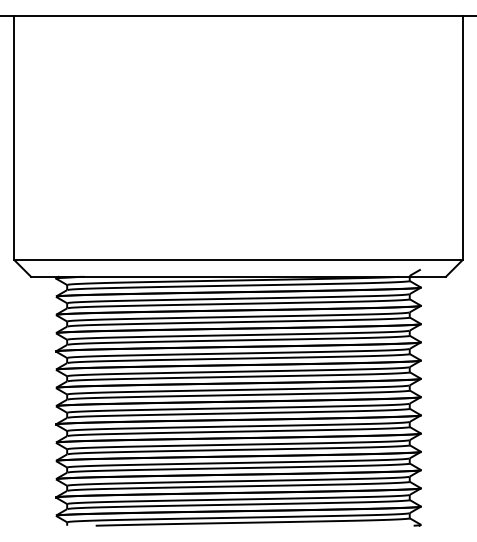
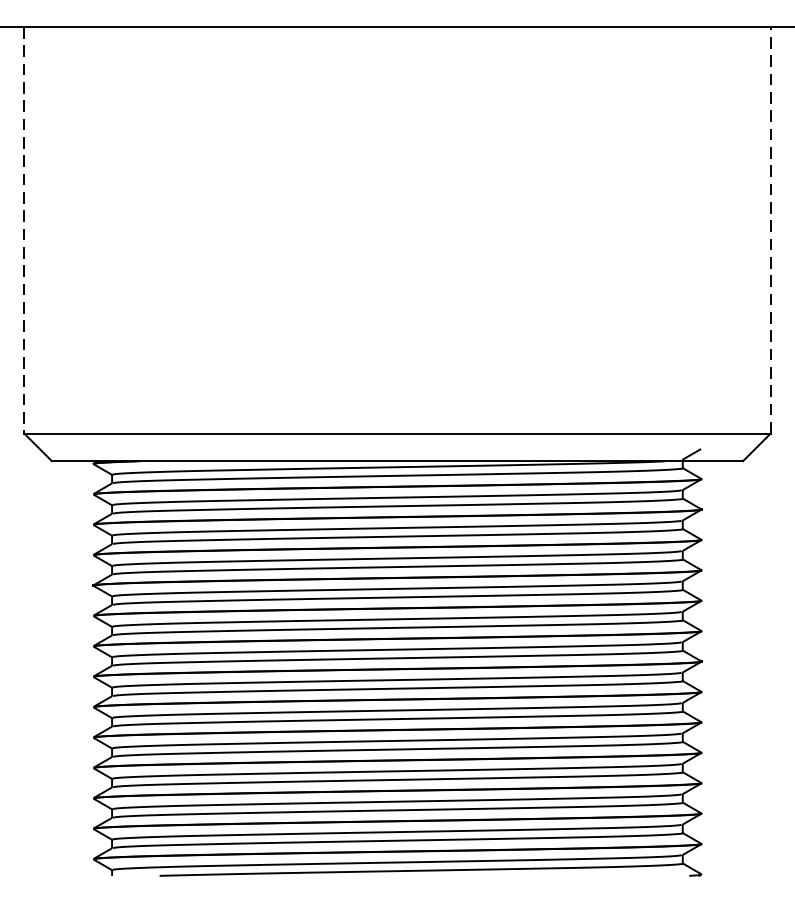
line: (462, 137) -> (770, 229), solid -> dashed
line: (14, 138) -> (24, 230), solid -> dashed

